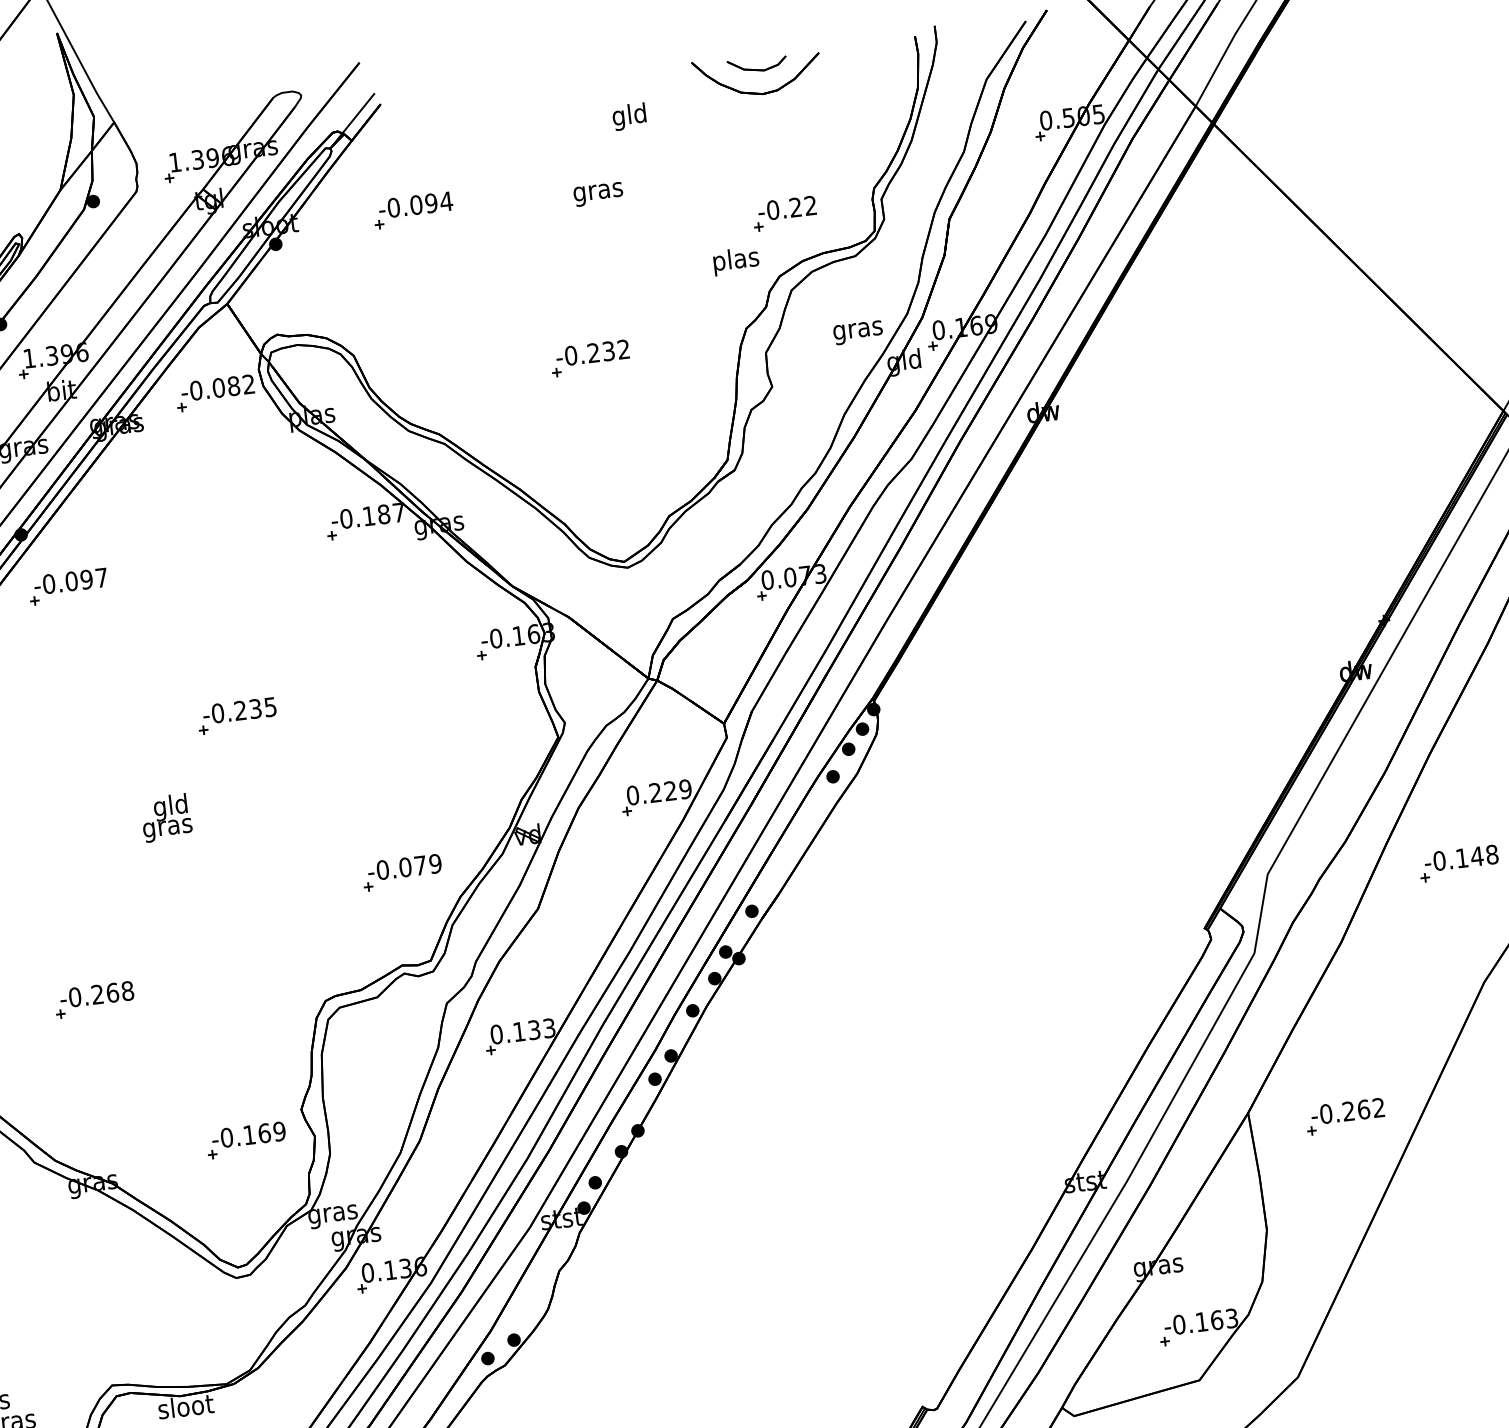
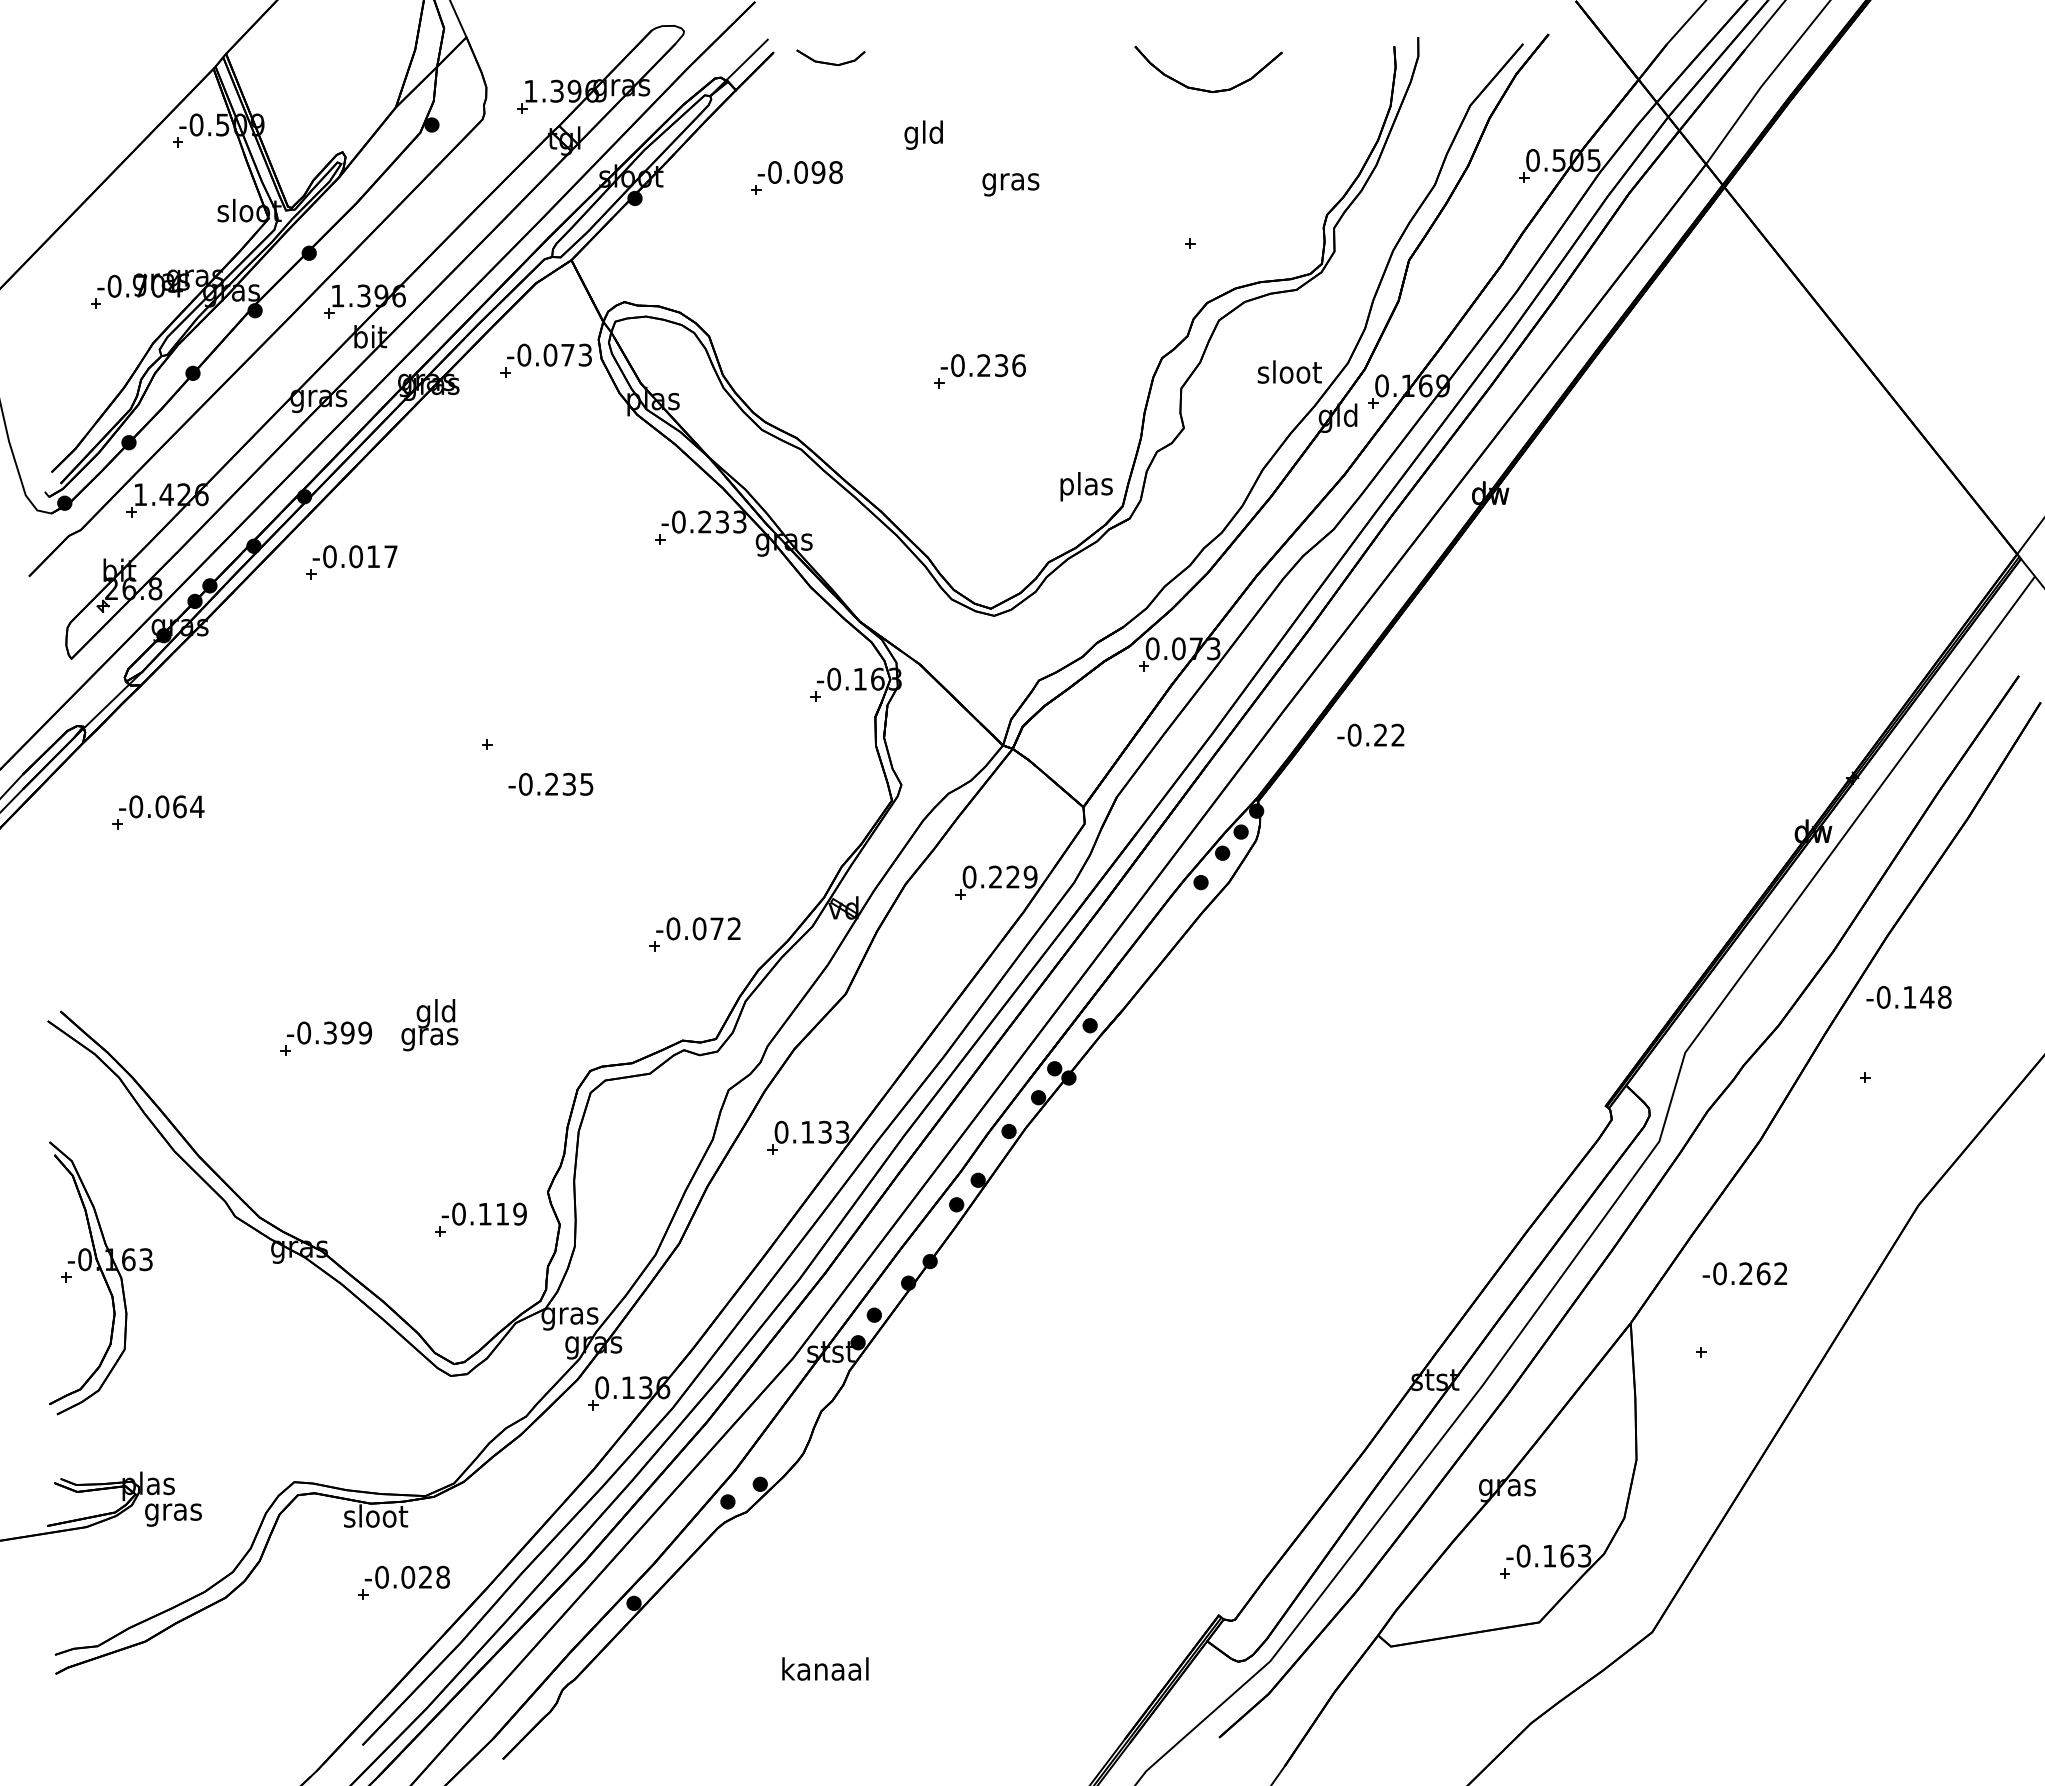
part: (756, 64) -> (830, 57), moved
text: (629, 116) -> (923, 134), moved
text: (446, 201) -> (835, 172), -0.094 -> -0.098
text: (786, 207) -> (1370, 734), moved
text: (736, 261) -> (1086, 486), moved
text: (857, 329) -> (1289, 374), gras -> sloot
text: (623, 349) -> (1018, 365), -0.232 -> -0.236
text: (241, 384) -> (576, 354), -0.082 -> -0.073
text: (383, 513) -> (722, 521), -0.187 -> -0.233
text: (86, 579) -> (373, 556), -0.097 -> -0.017
text: (239, 710) -> (550, 783), moved
text: (166, 818) -> (429, 1025), moved
text: (1460, 858) -> (1908, 997), moved
text: (435, 863) -> (734, 928), -0.079 -> -0.072
text: (112, 992) -> (347, 1032), -0.268 -> -0.399
text: (1347, 1111) -> (1744, 1273), moved
text: (264, 1132) -> (502, 1213), -0.169 -> -0.119

